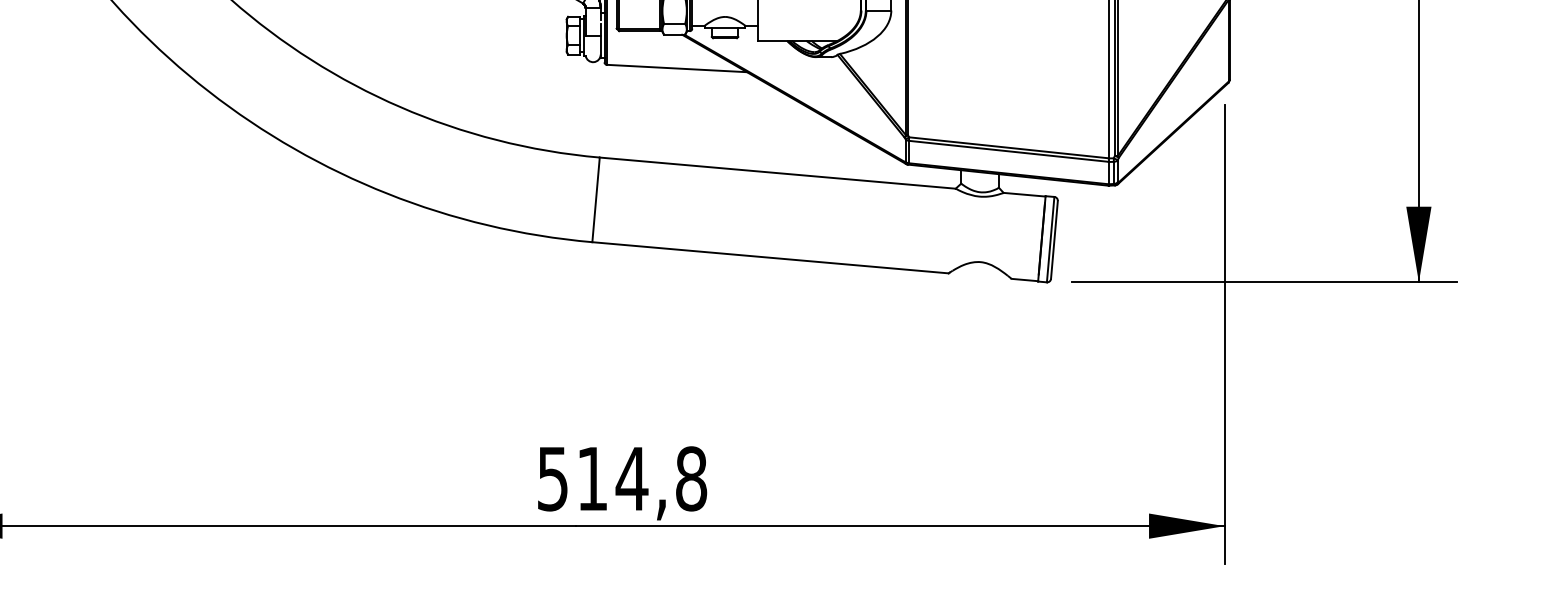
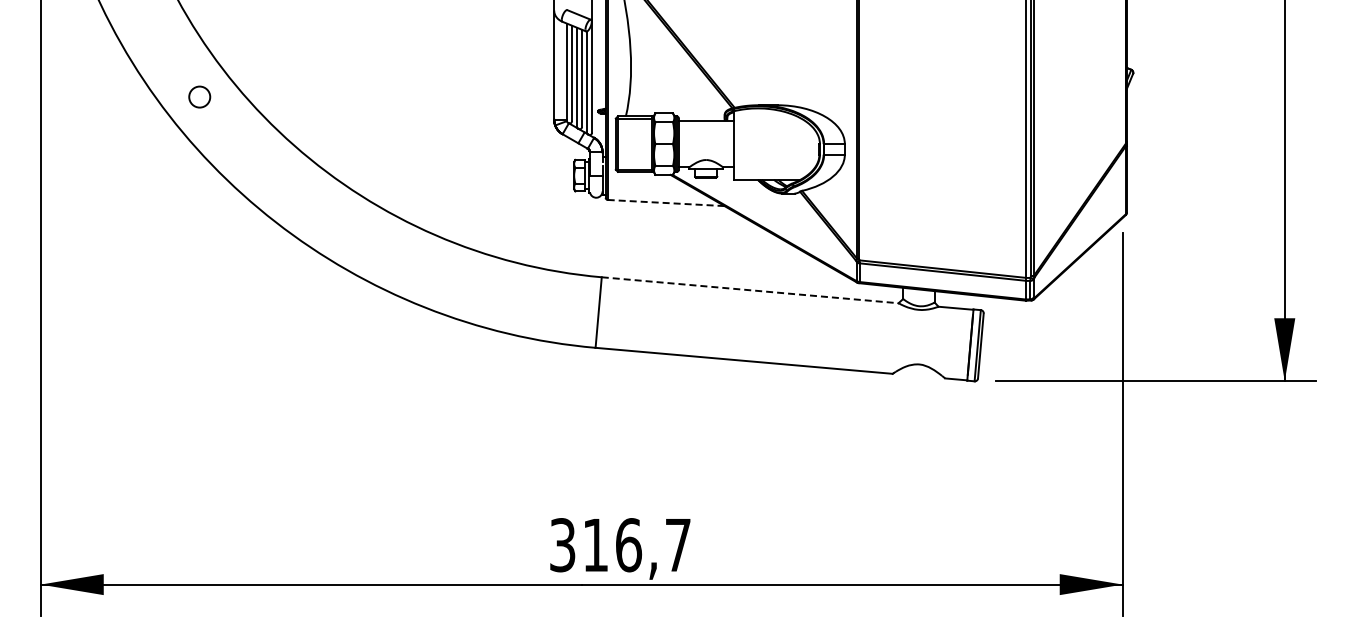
line: (677, 69) -> (666, 203), solid -> dashed
line: (778, 173) -> (750, 290), solid -> dashed
text: (622, 479) -> (620, 545), 514,8 -> 316,7

